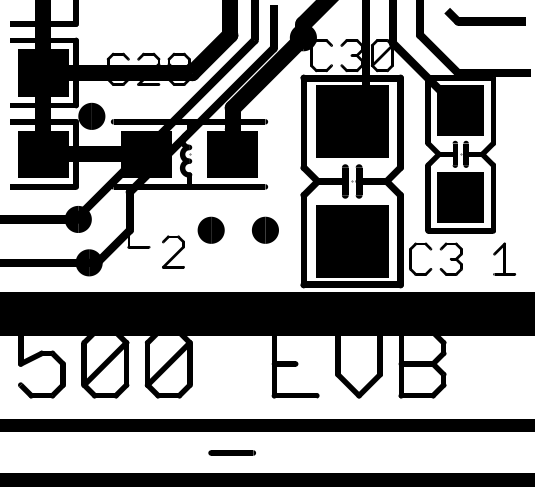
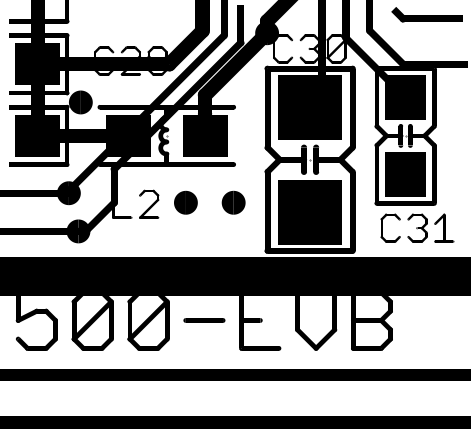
part: (431, 250) -> (400, 220), moved
part: (173, 251) -> (149, 203), moved
part: (231, 452) -> (203, 320), moved

